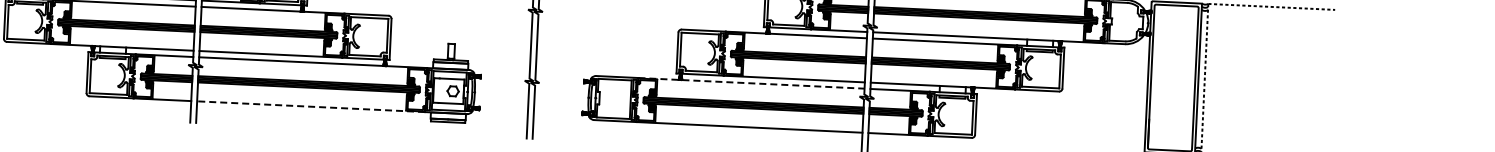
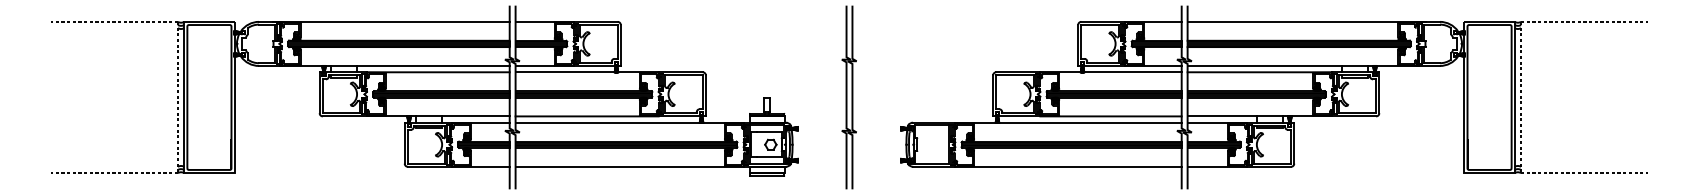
line: (752, 83) -> (1069, 122), dashed -> solid
line: (310, 106) -> (629, 166), dashed -> solid

